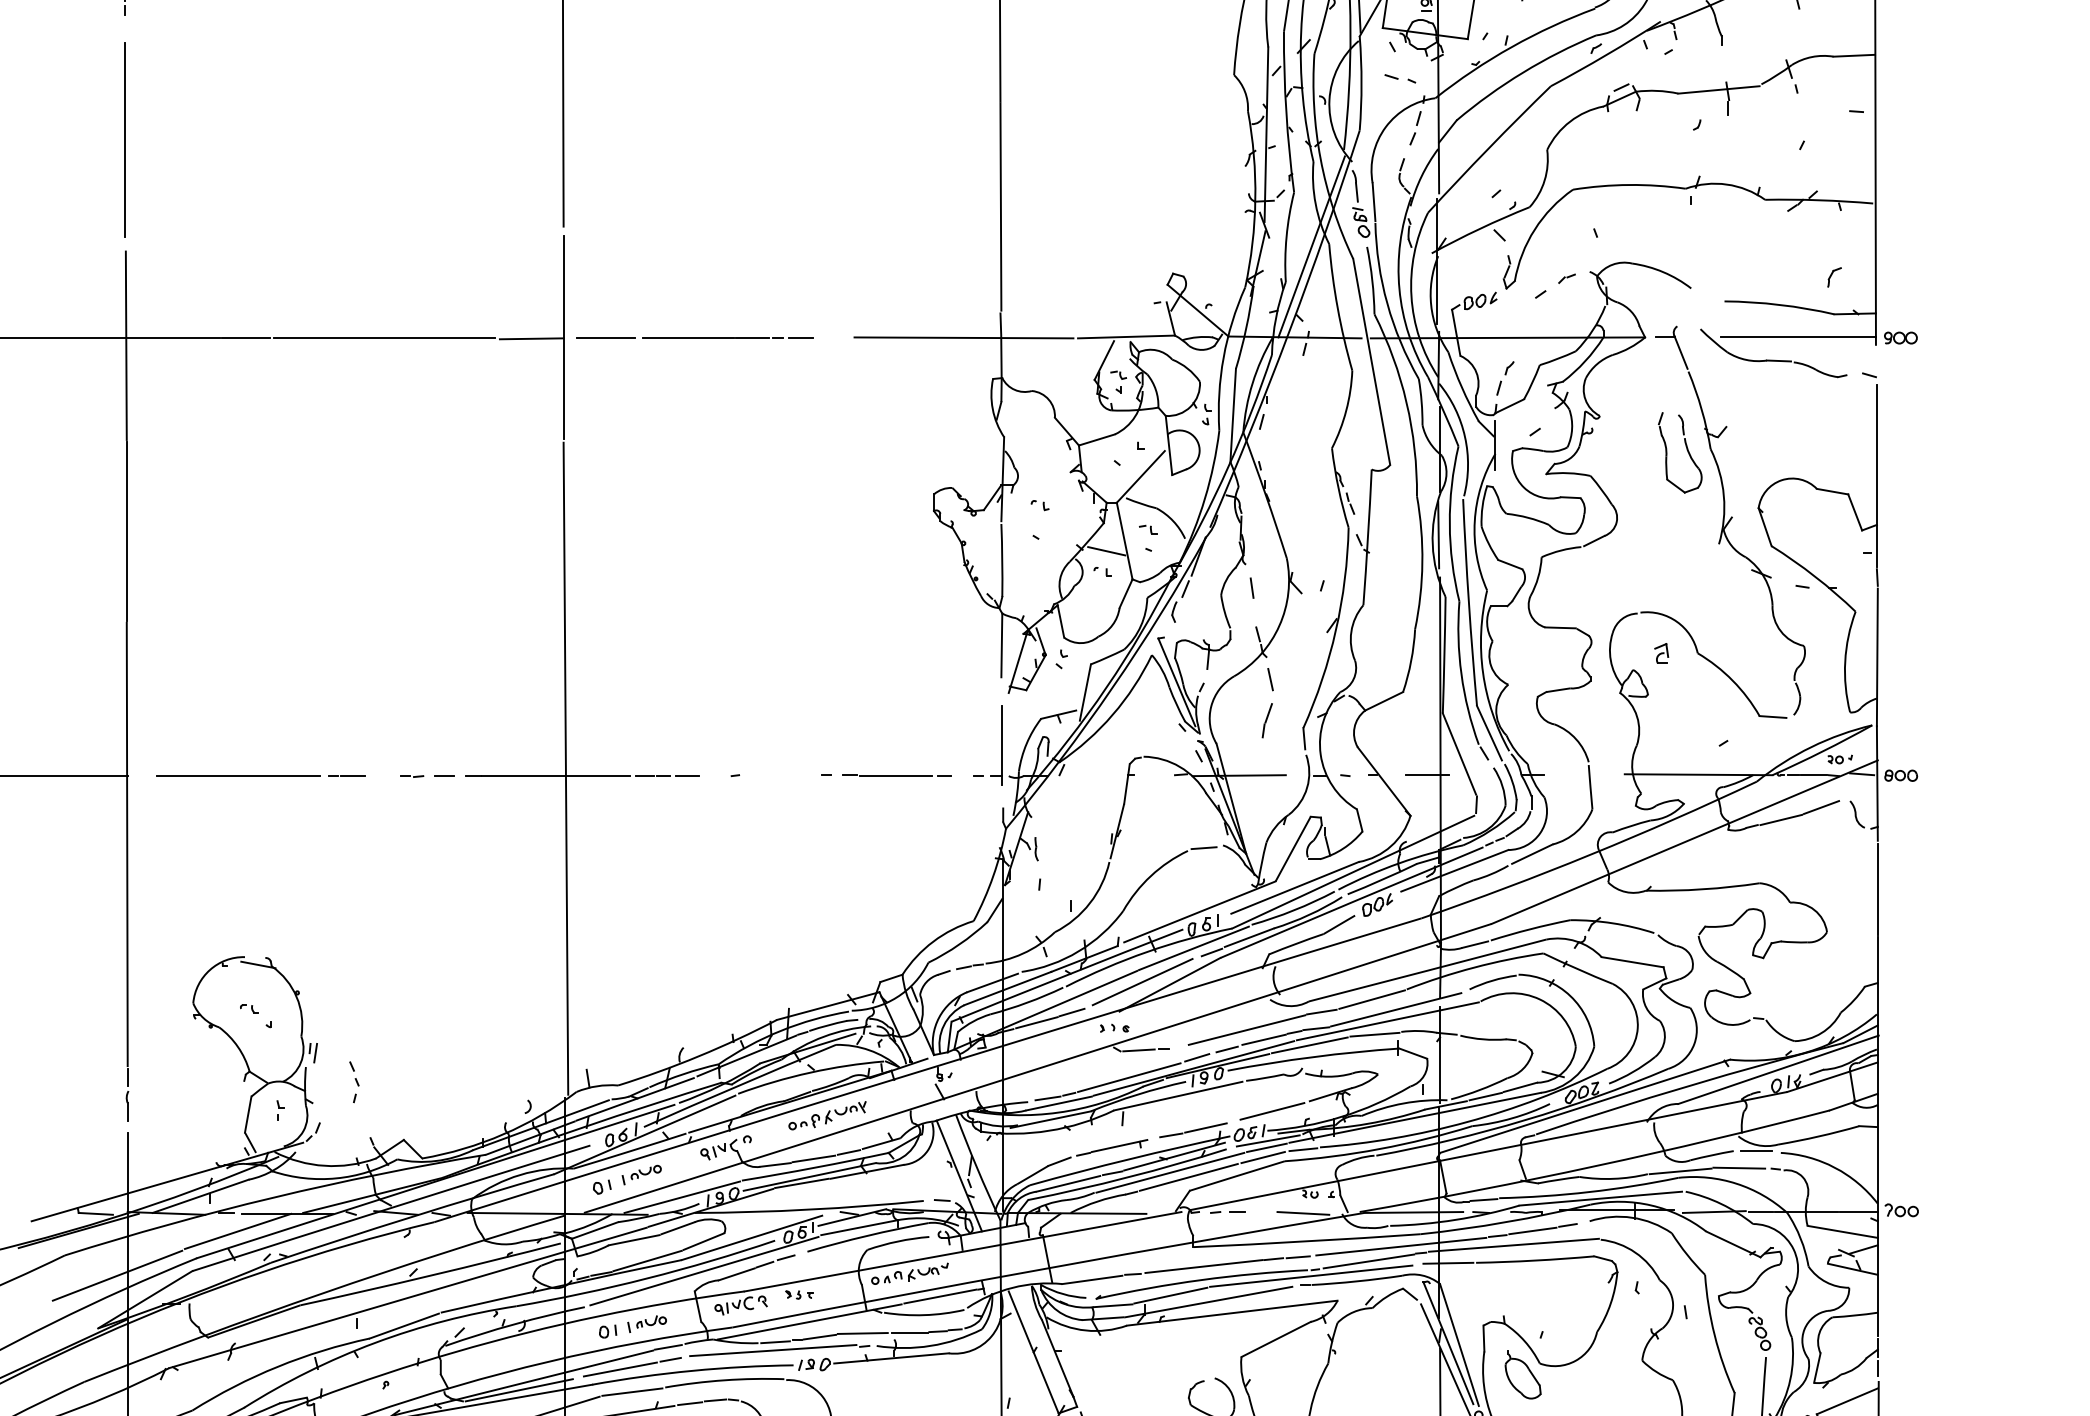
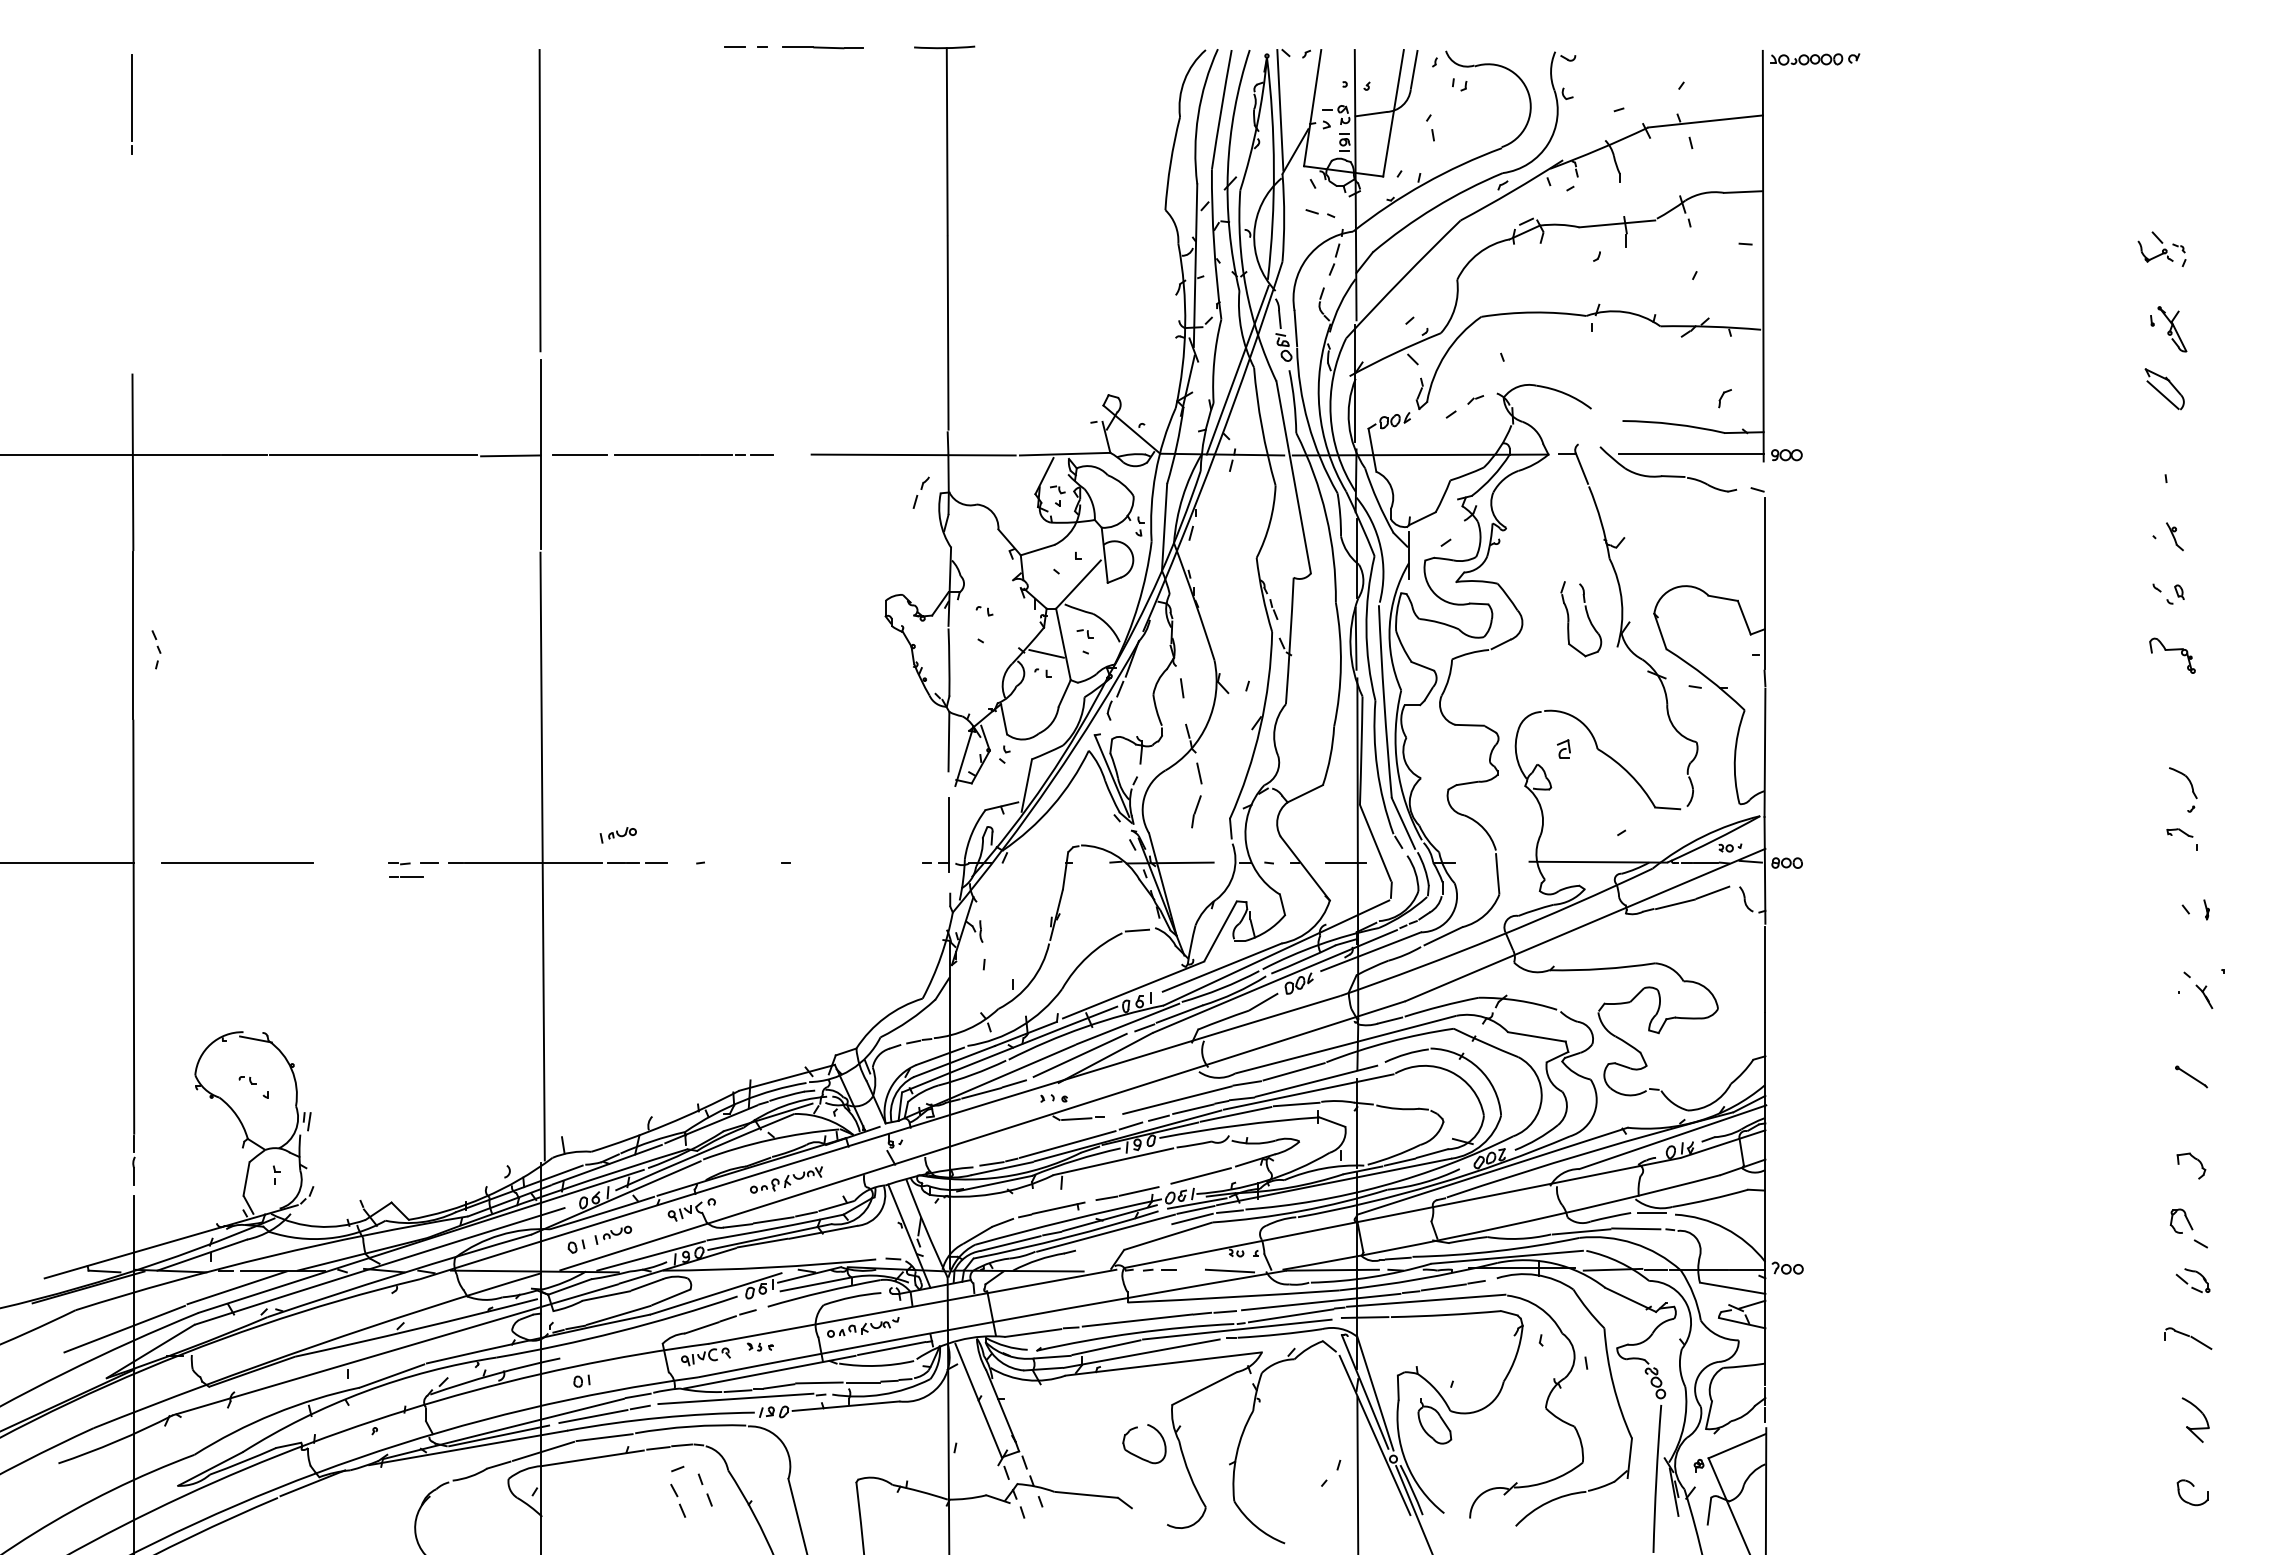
line: (124, 139) -> (131, 270), removed
part: (1504, 378) -> (920, 492), moved
part: (1686, 451) -> (1587, 617), moved
line: (346, 775) -> (406, 876), moved
line: (896, 775) -> (850, 862), removed
part: (354, 1081) -> (156, 649), moved
line: (1188, 1177) -> (1122, 1237), removed
line: (704, 1270) -> (671, 1324), removed
part: (646, 1324) -> (617, 835), moved

